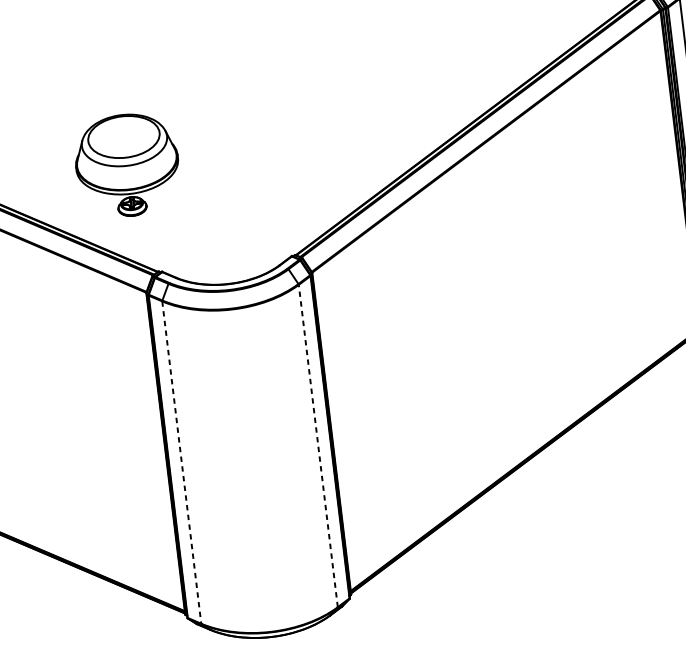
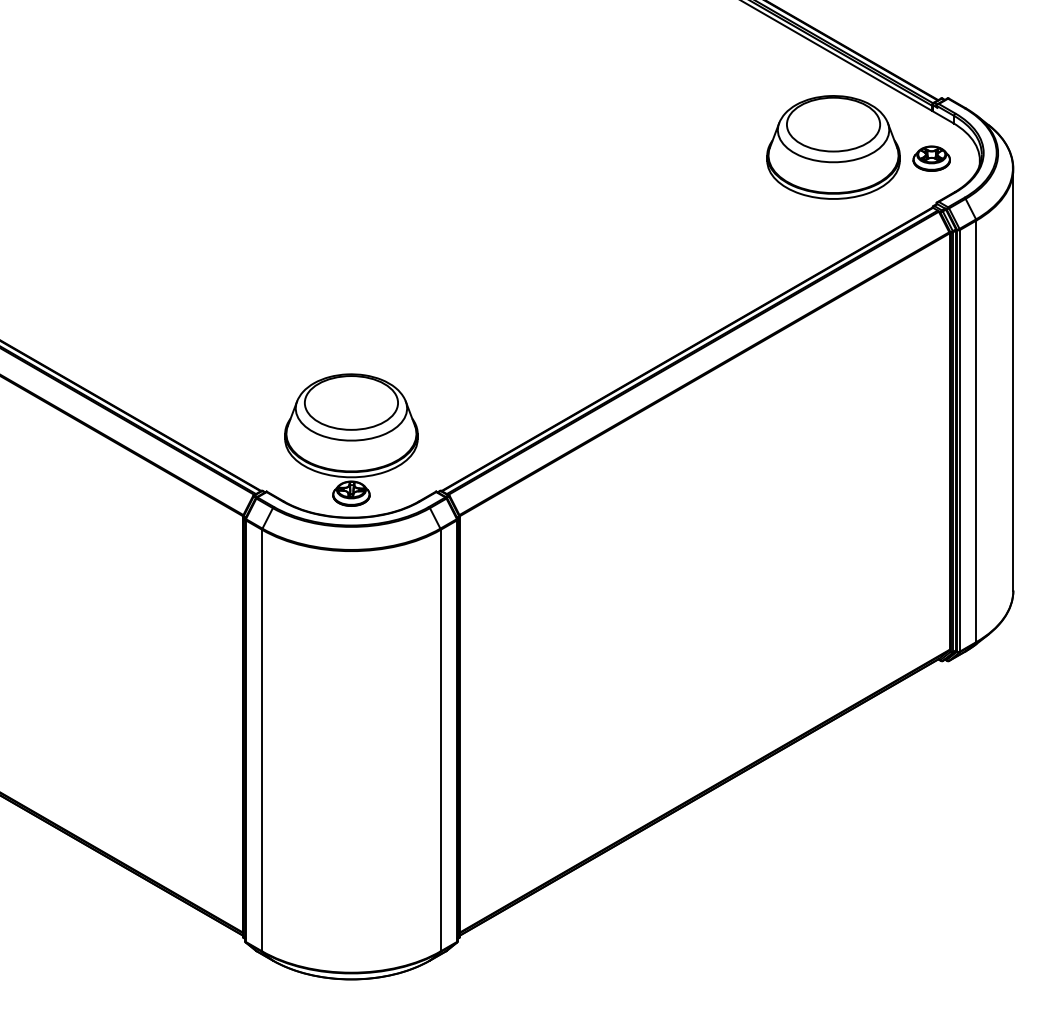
part: (127, 164) -> (351, 439), moved
line: (318, 446) -> (440, 740), dashed -> solid
line: (182, 462) -> (262, 740), dashed -> solid

